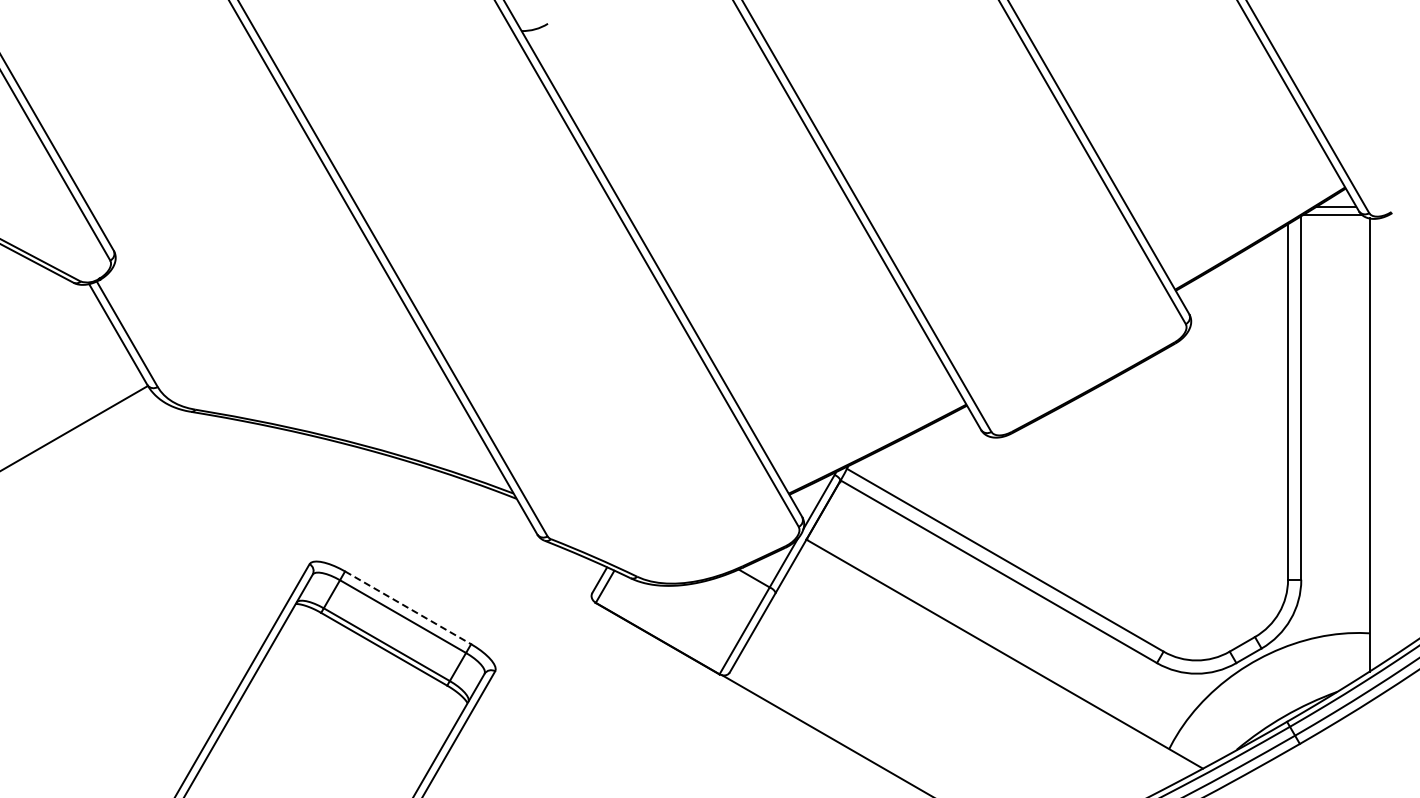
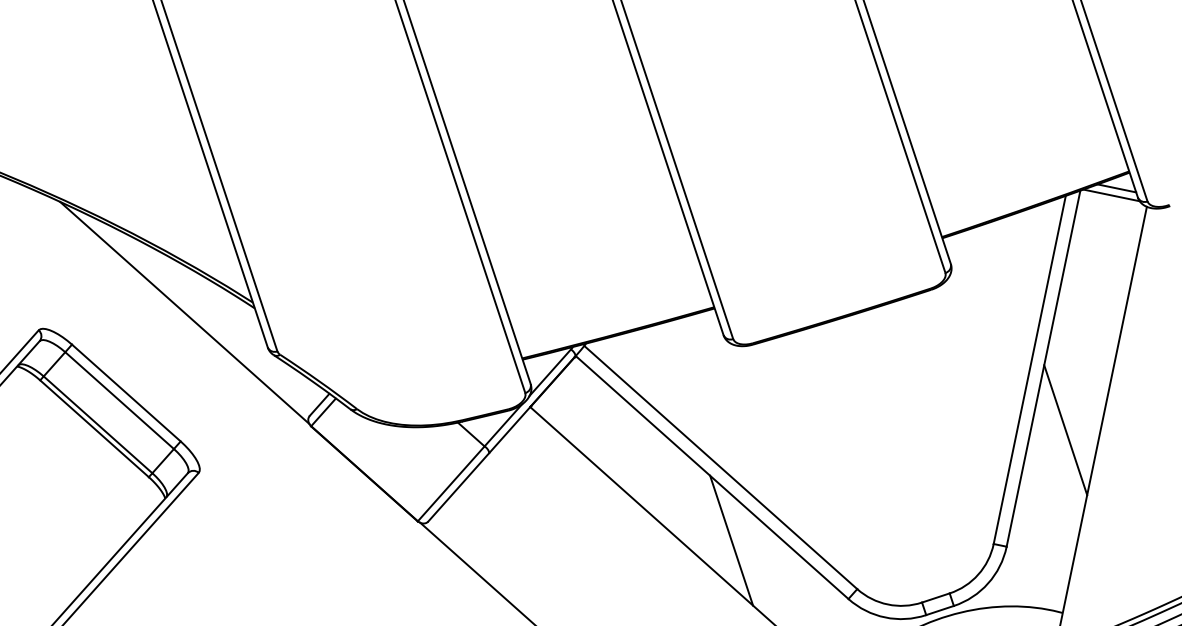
line: (1335, 453) -> (1065, 429), added
line: (448, 517) -> (184, 312), added
line: (408, 607) -> (126, 392), dashed -> solid
line: (1030, 629) -> (731, 540), added

